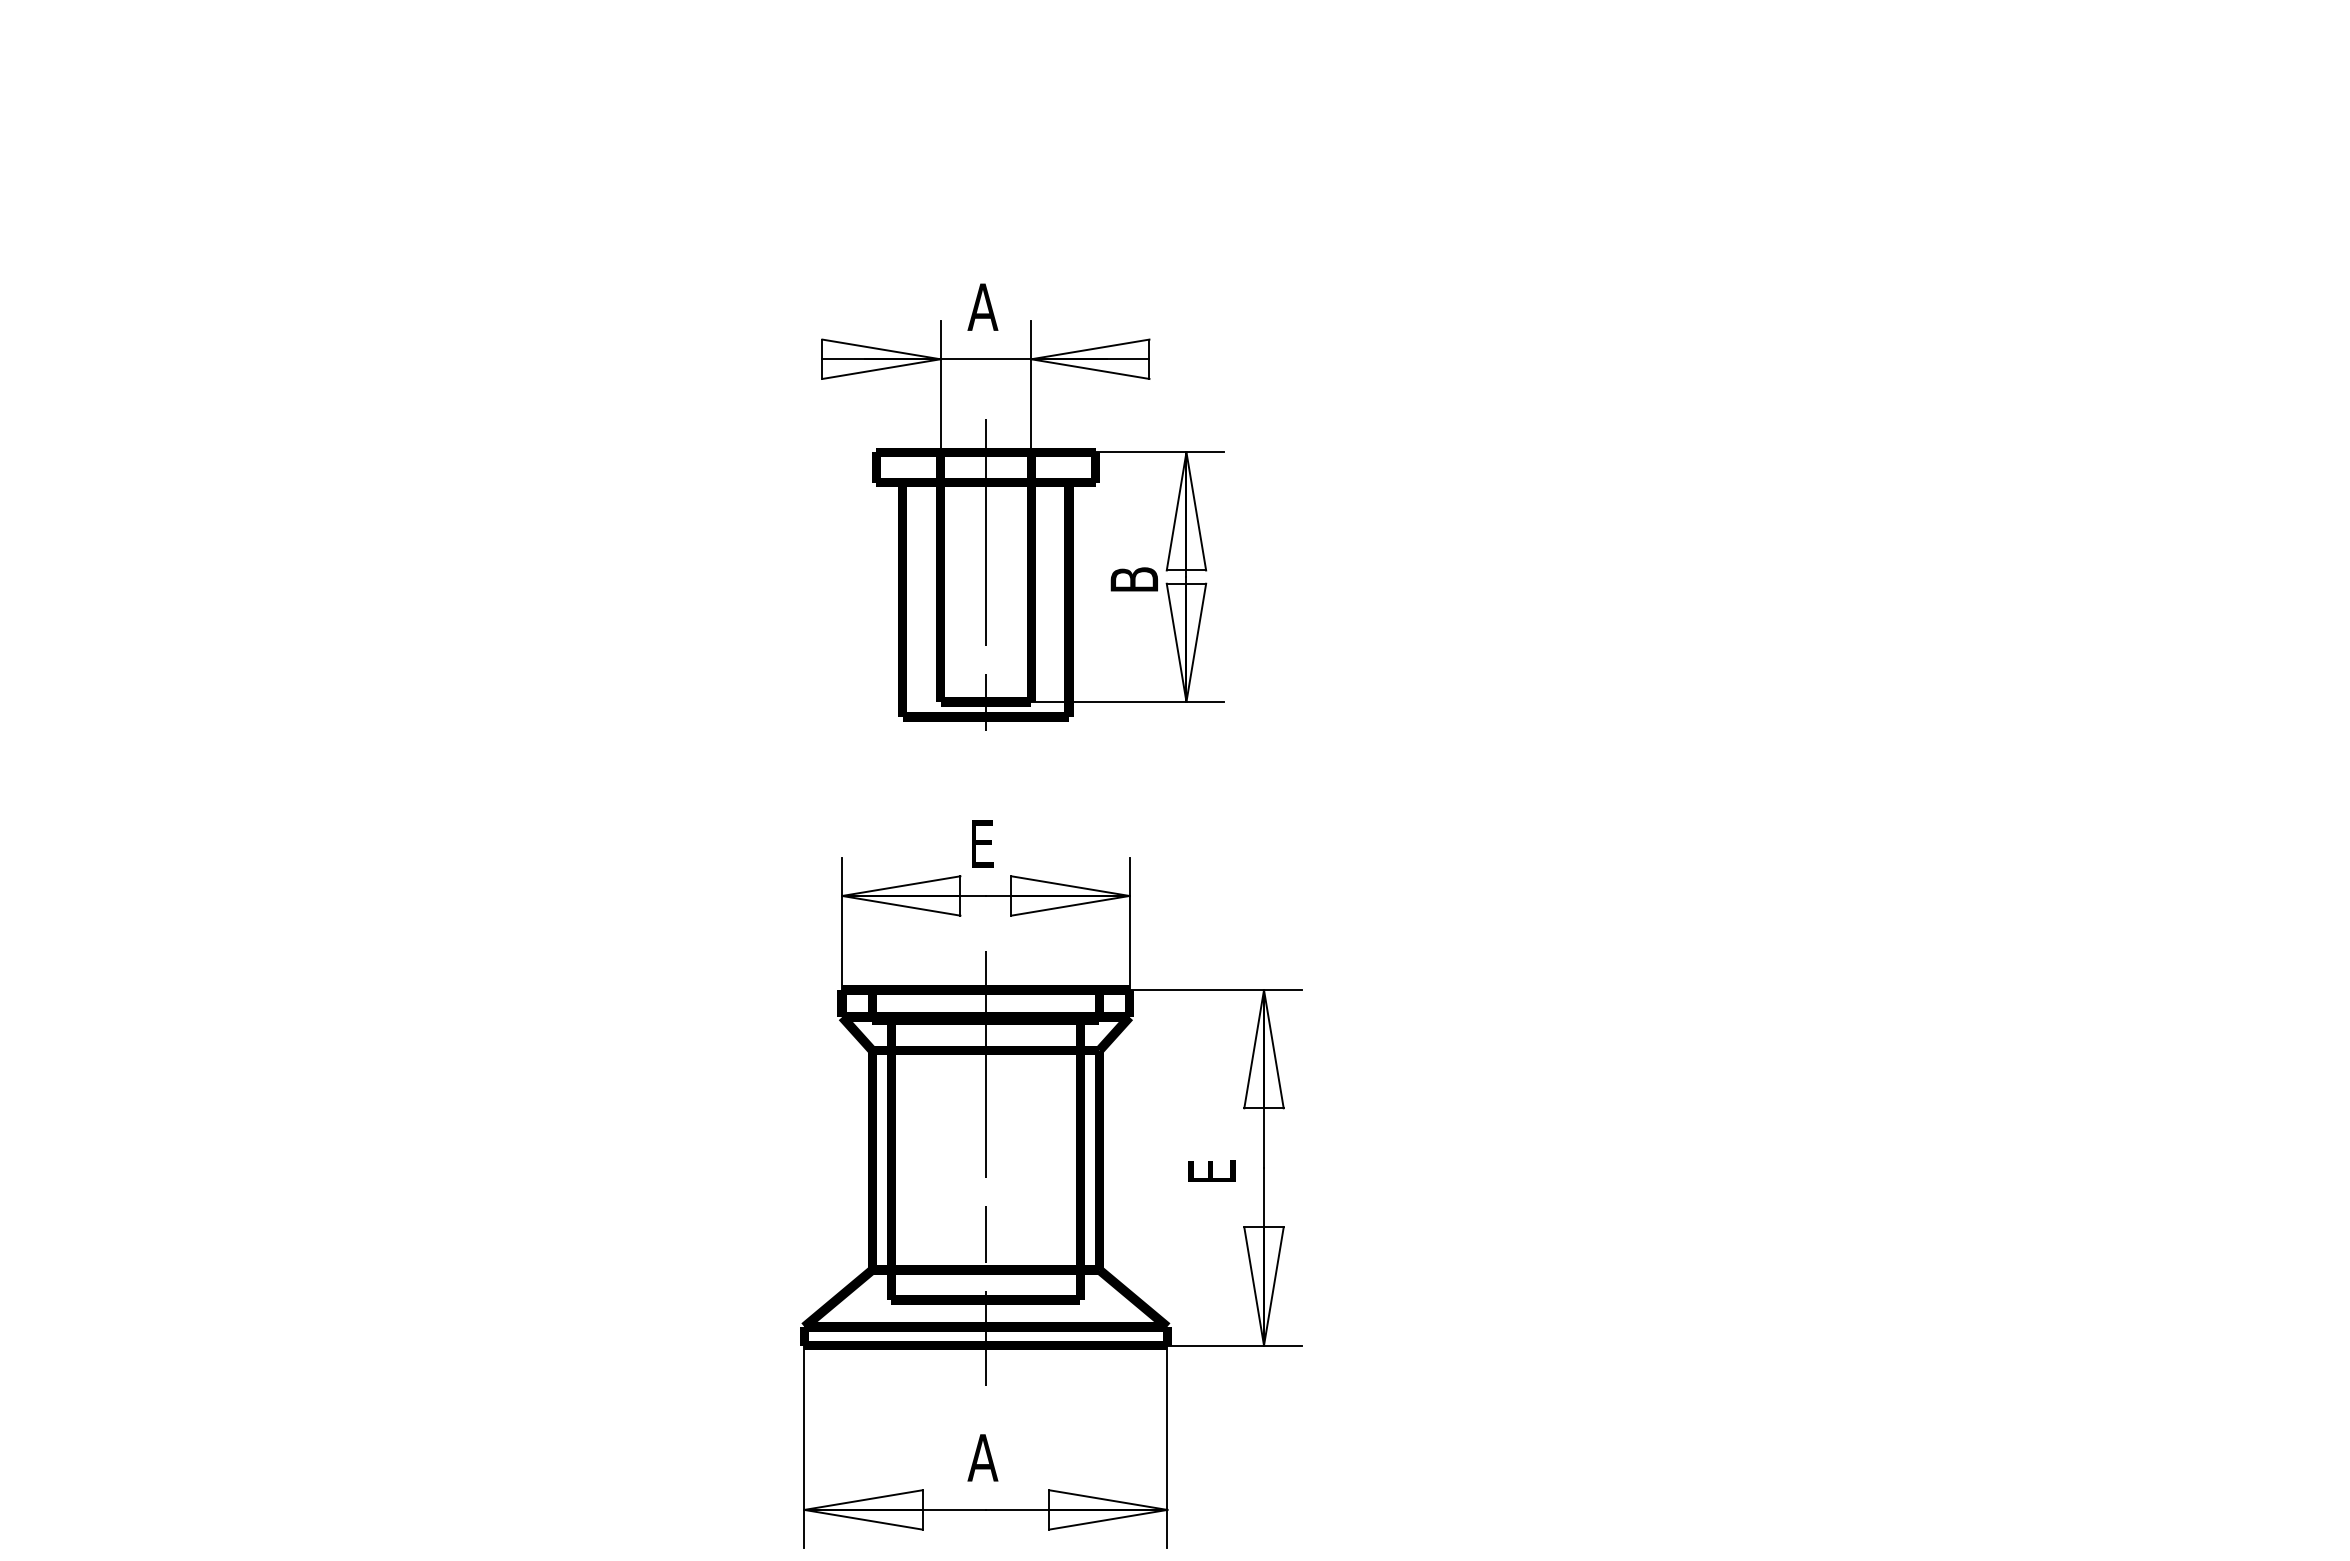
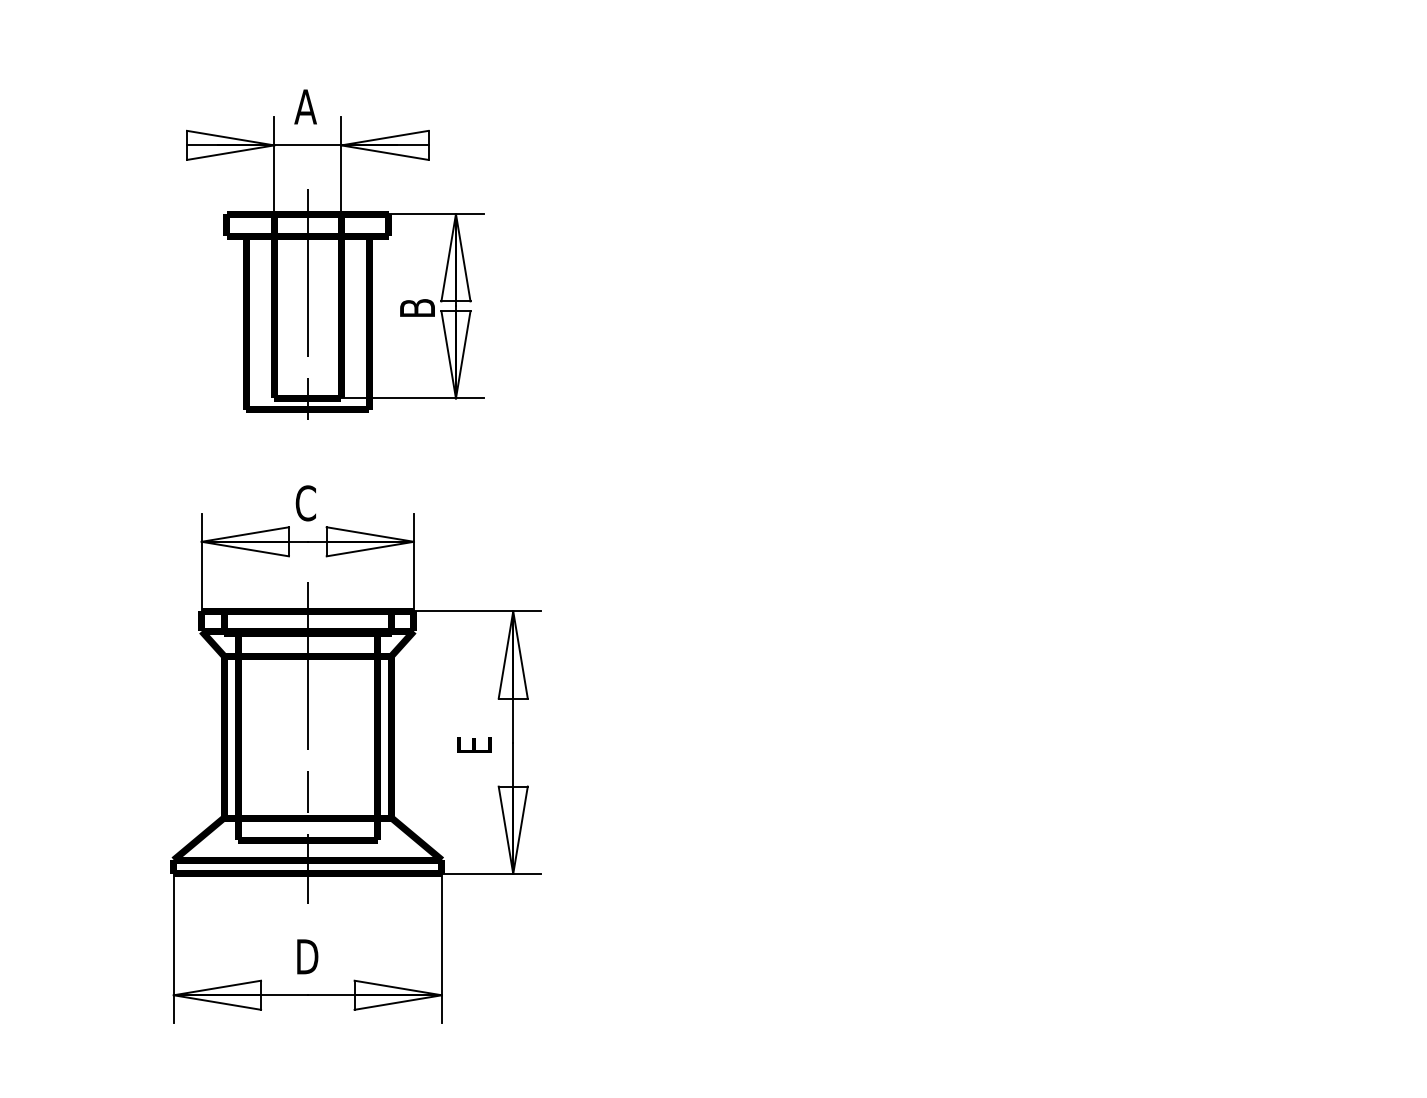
text: (982, 843) -> (305, 503), E -> C
text: (983, 1457) -> (306, 956), A -> D

